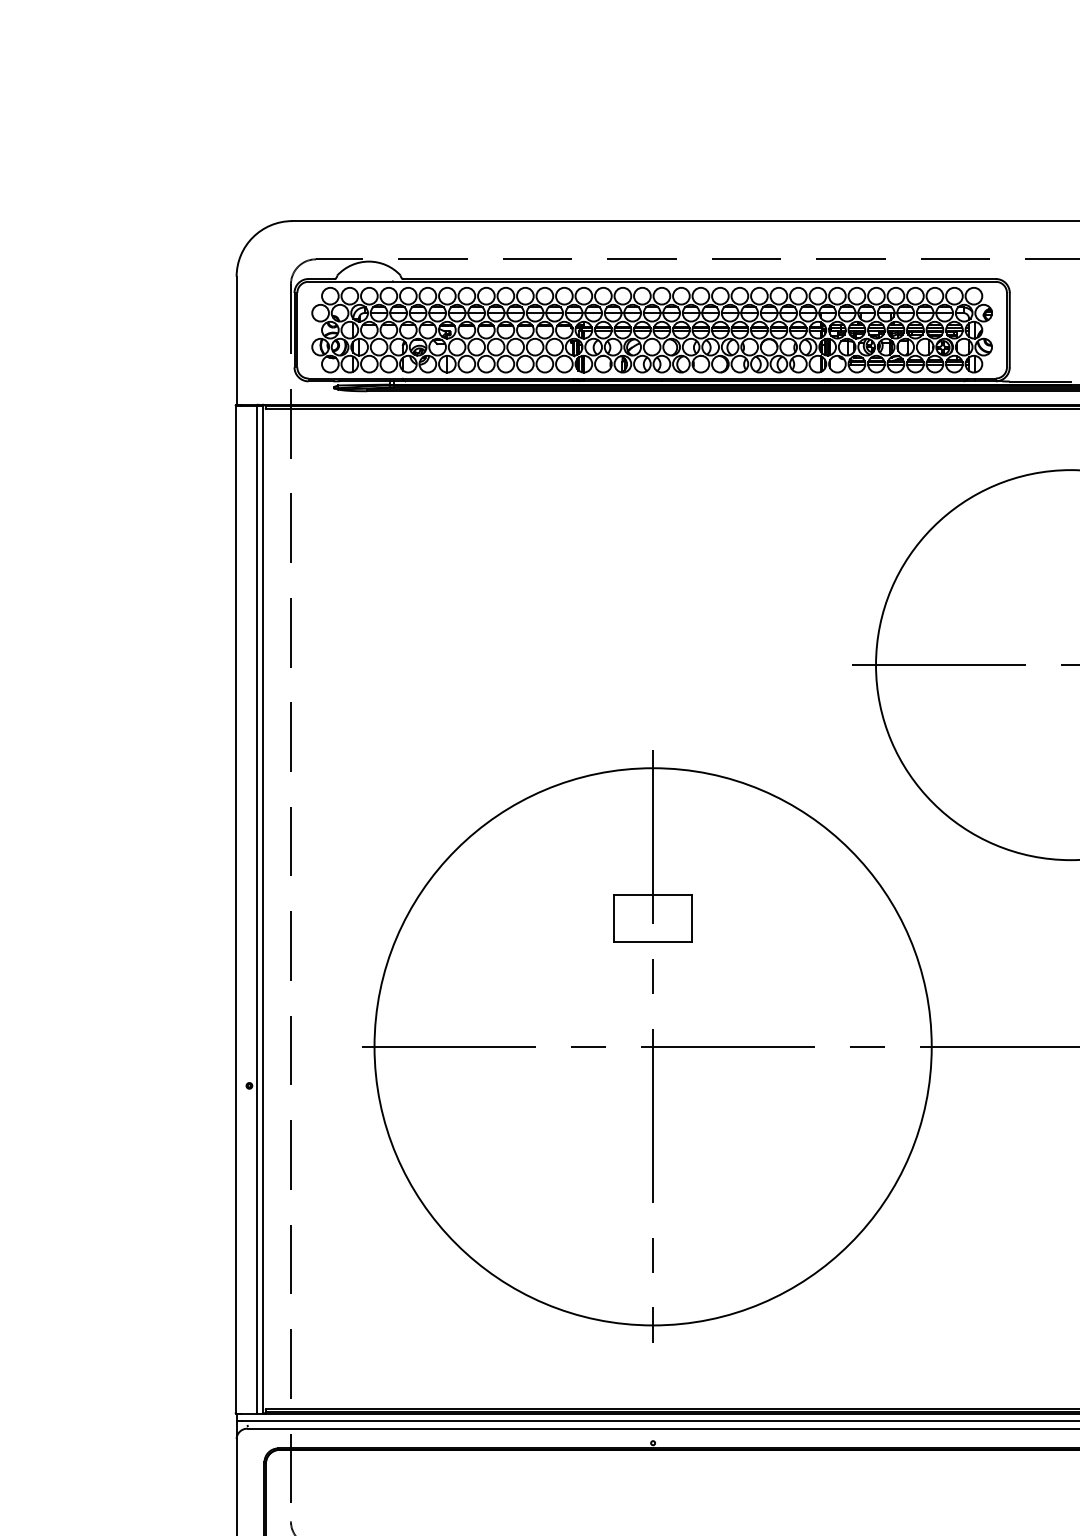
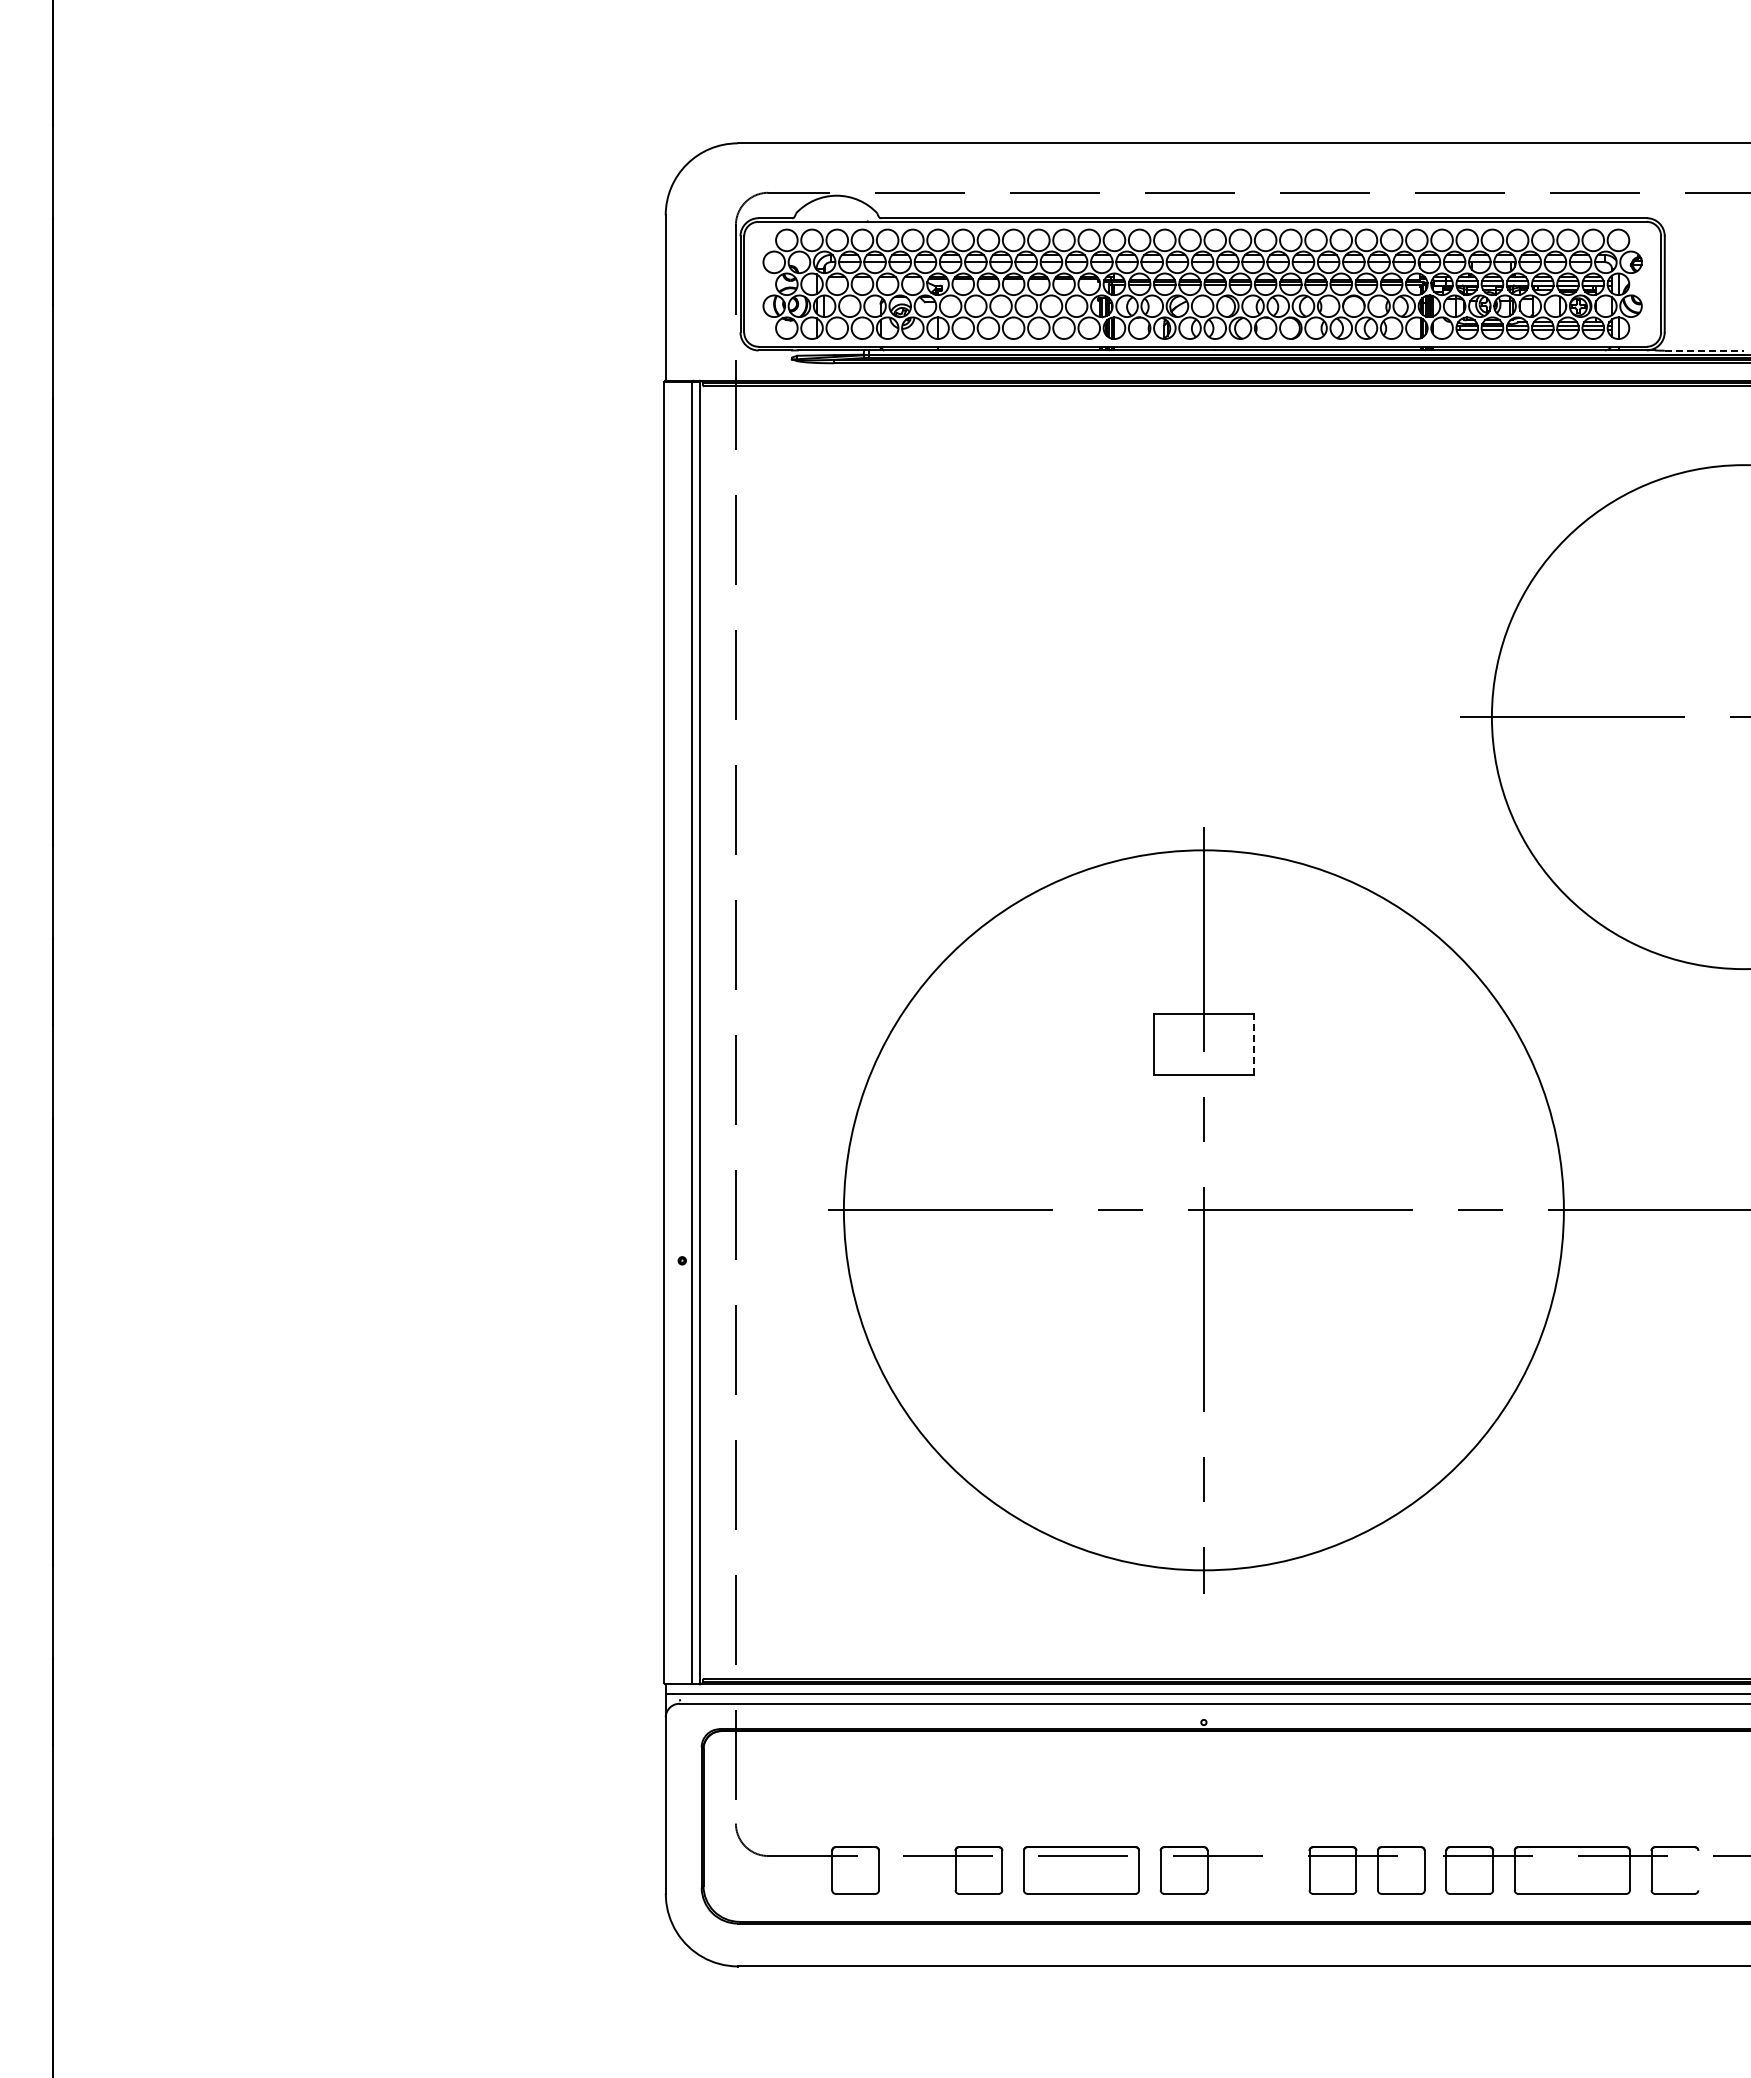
line: (1040, 381) -> (1704, 350), solid -> dashed
line: (692, 918) -> (1254, 1044), solid -> dashed

